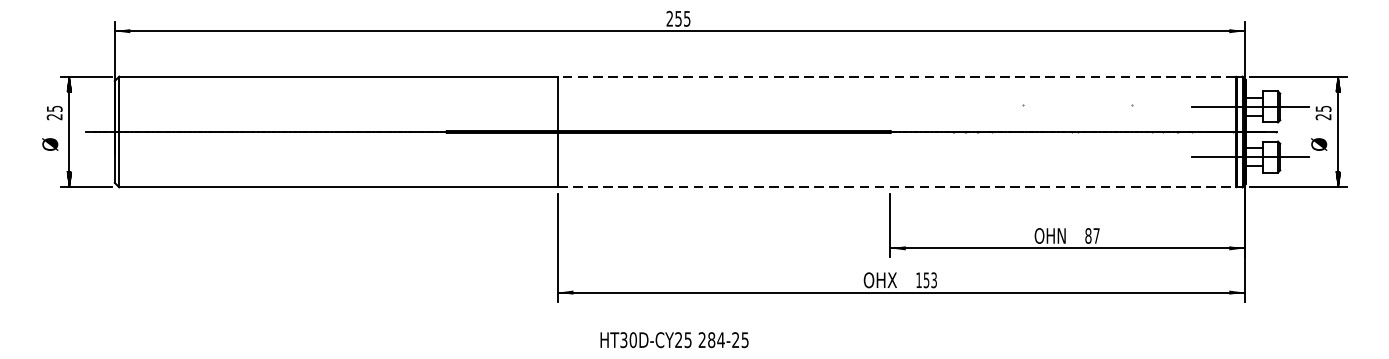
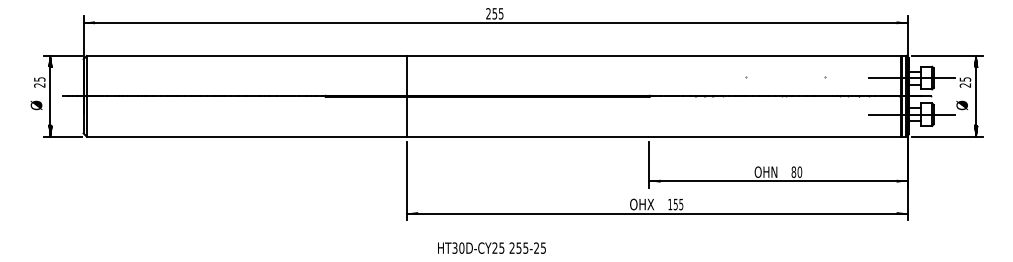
line: (896, 76) -> (653, 55), dashed -> solid
line: (897, 187) -> (654, 136), dashed -> solid
text: (1096, 235) -> (799, 171), 87 -> 80
text: (934, 278) -> (681, 203), 153 -> 155
text: (716, 339) -> (522, 247), 284-25 -> 255-25

